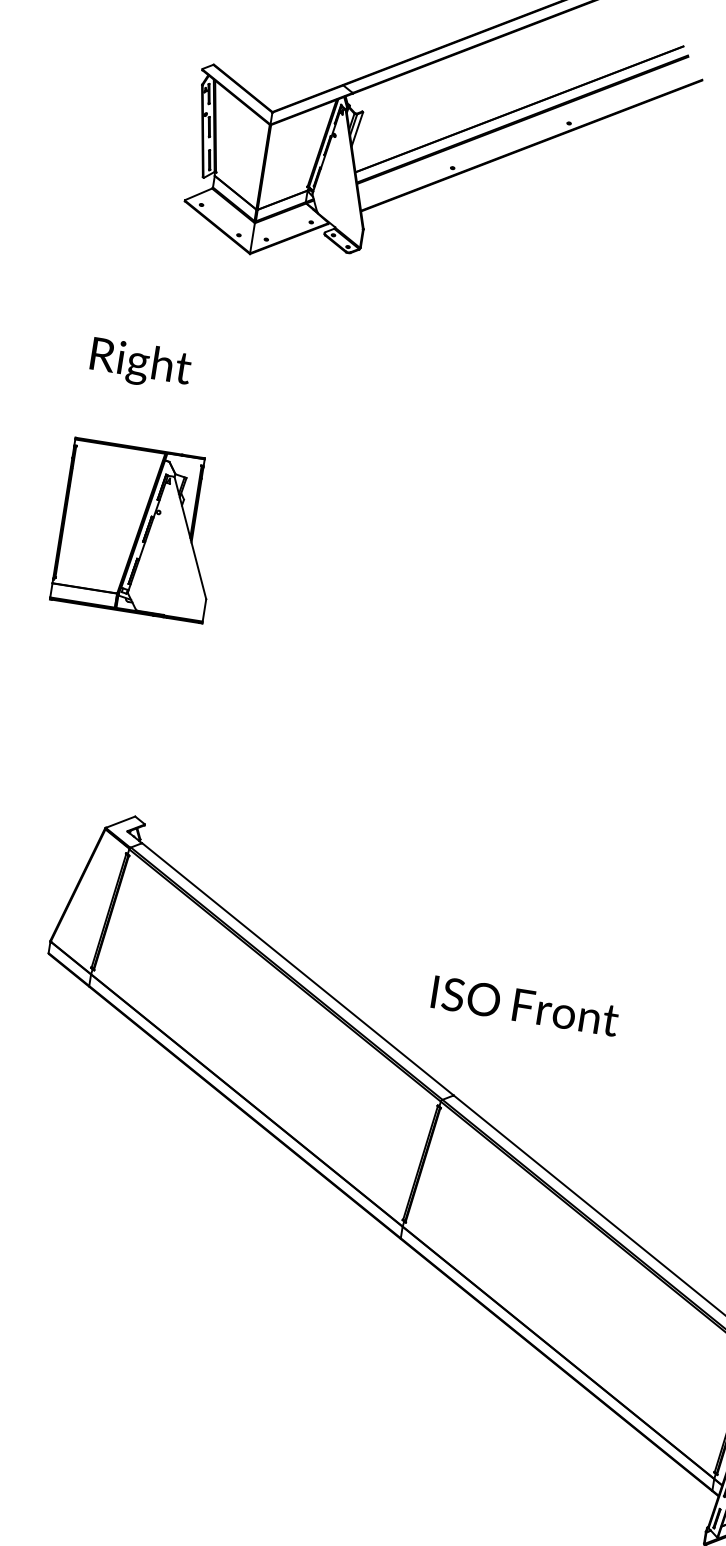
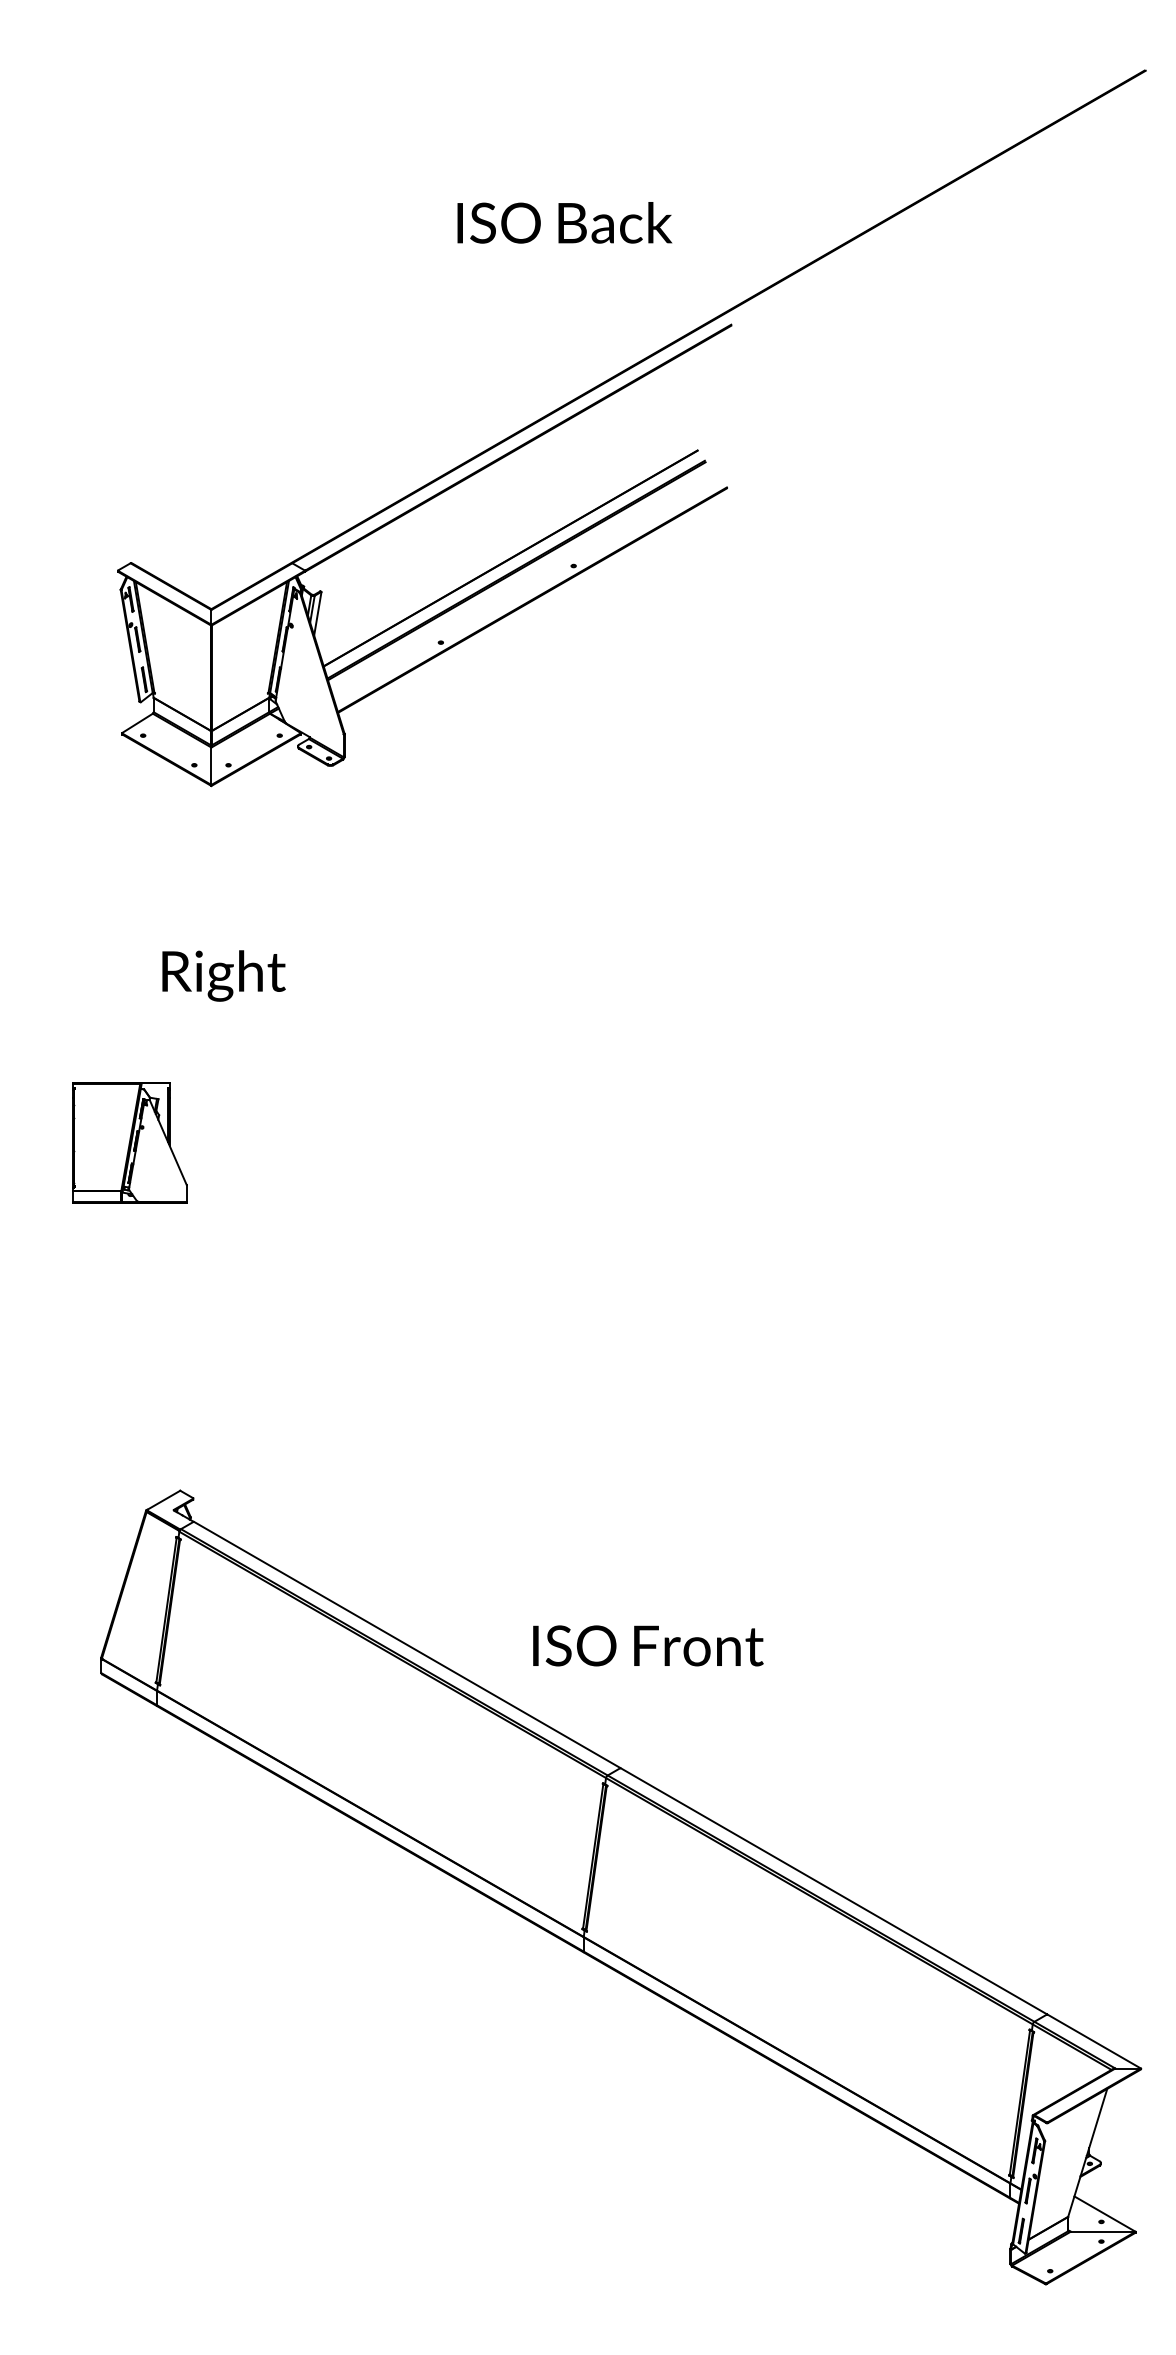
text: (140, 364) -> (223, 975), moved
part: (138, 530) -> (129, 1142), size x0.6
text: (525, 1005) -> (648, 1645), moved

